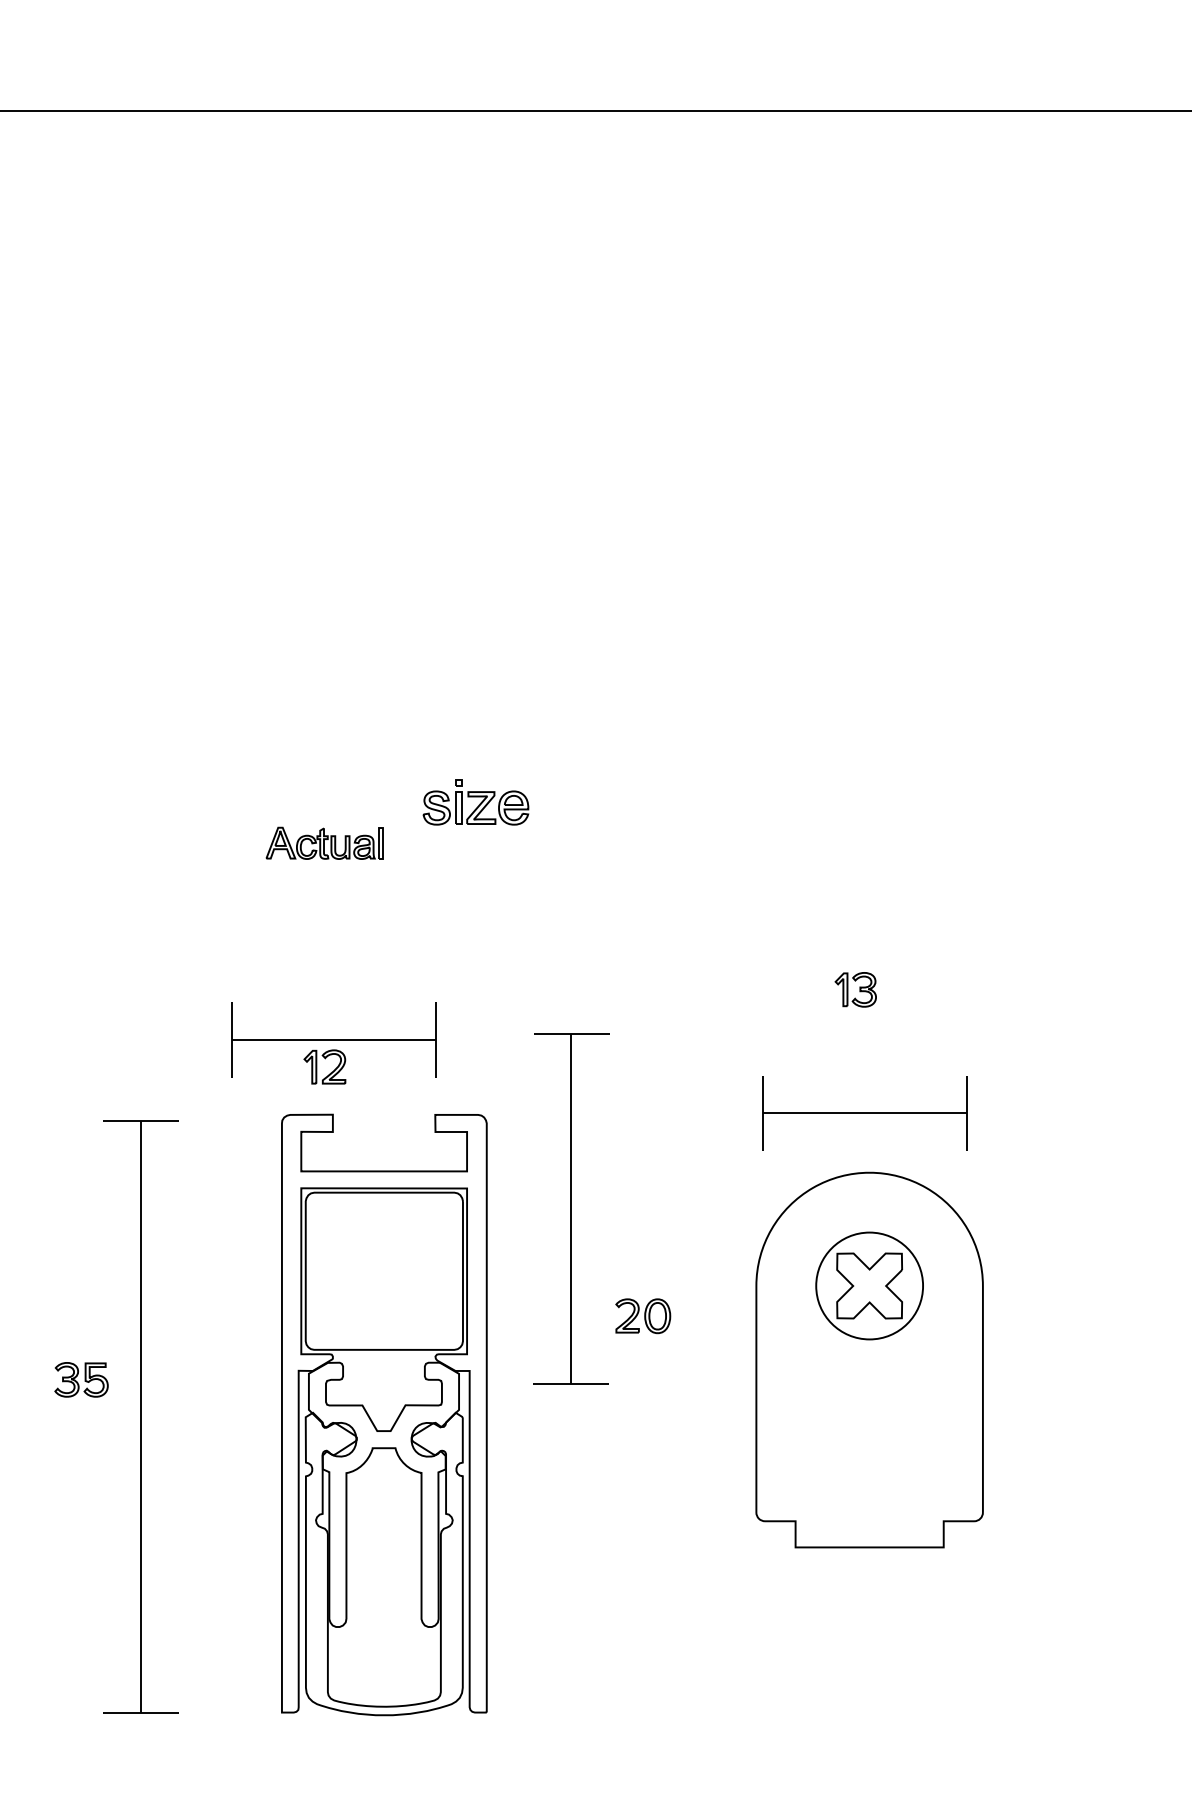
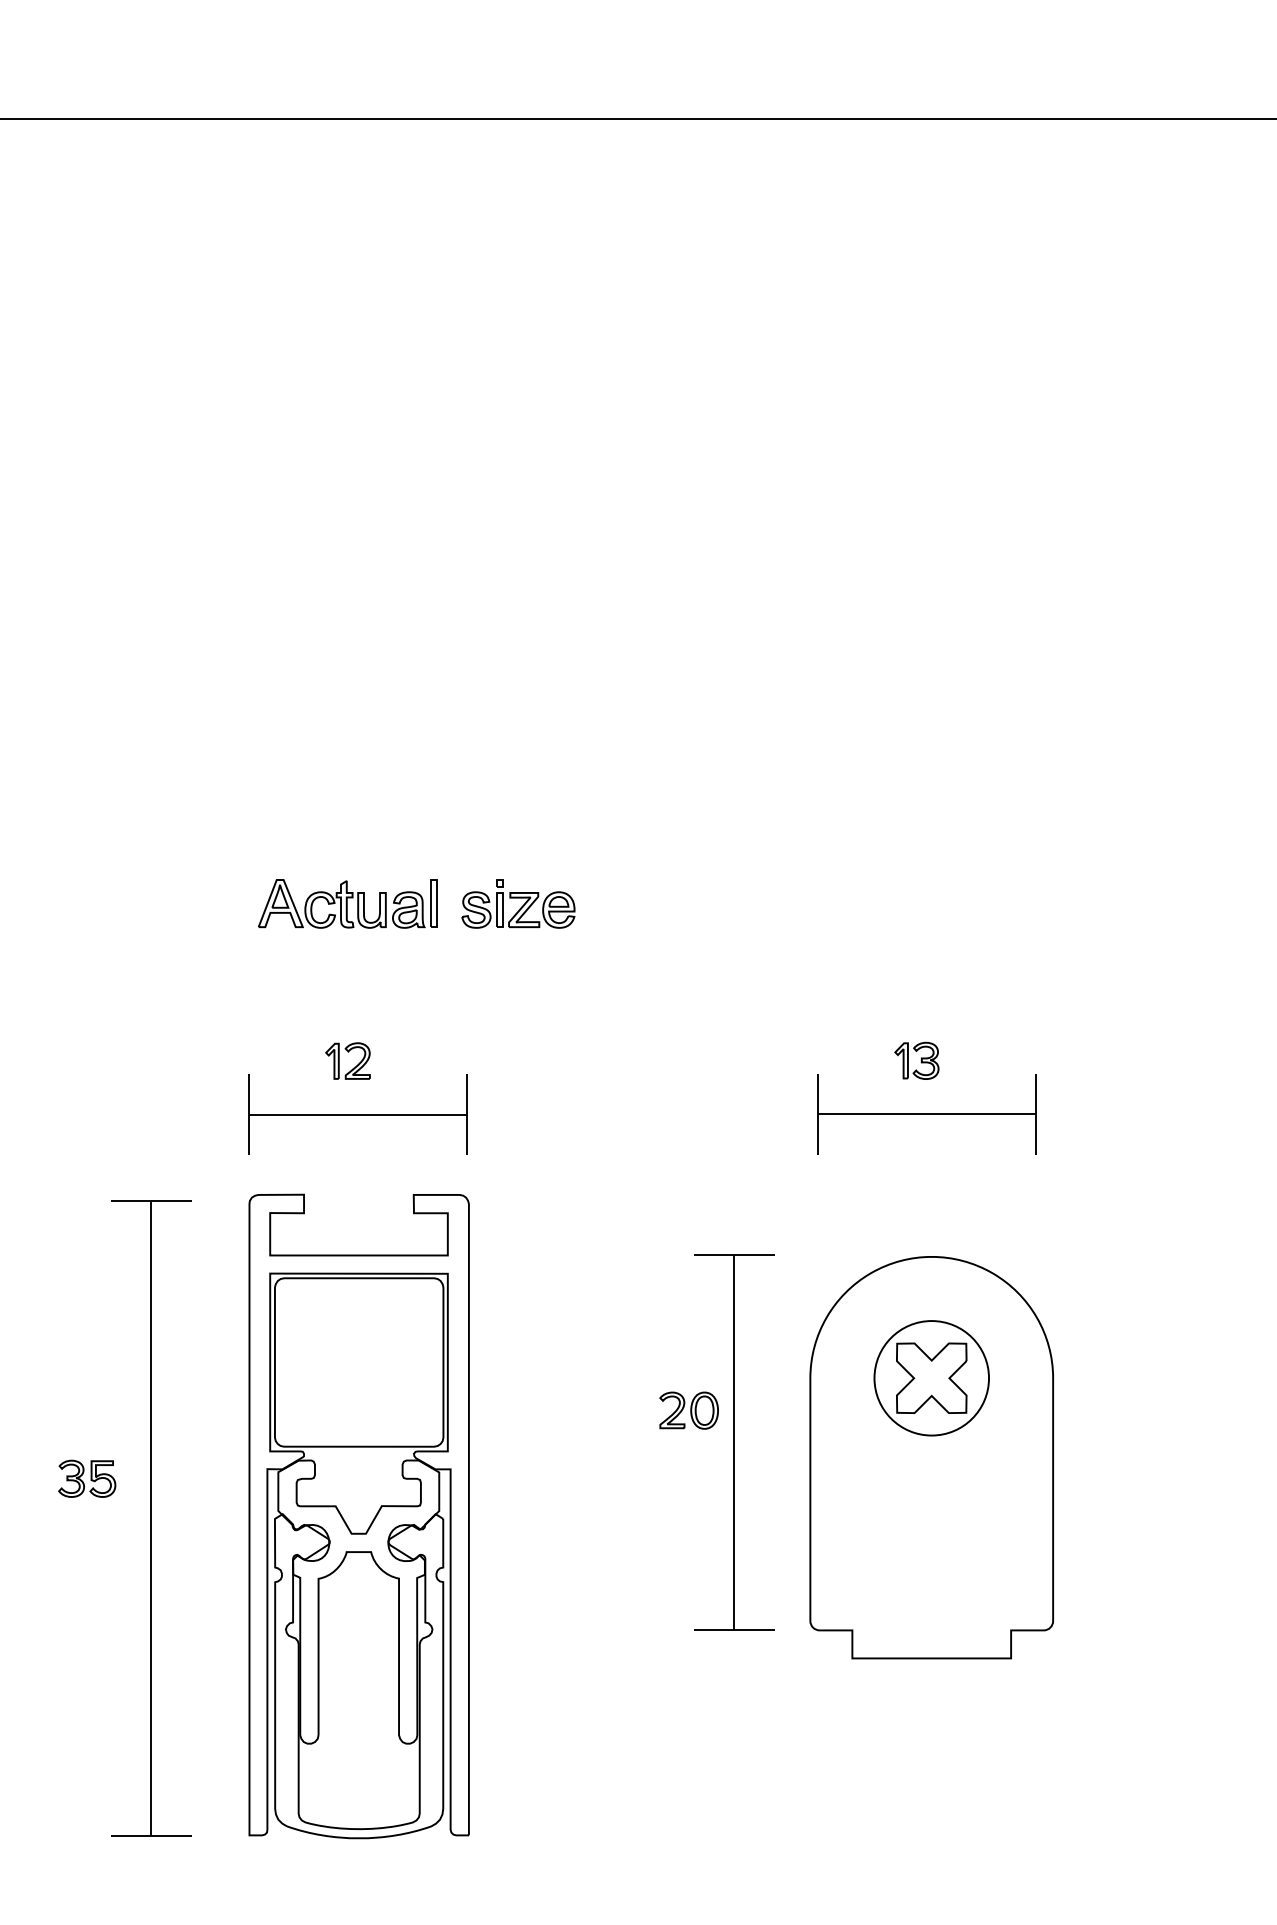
part: (475, 802) -> (517, 904), moved
part: (324, 843) -> (347, 904), size x1.43
part: (317, 1066) -> (340, 1060), moved
part: (864, 1113) -> (926, 1114), moved
part: (571, 1208) -> (734, 1442), moved
part: (384, 1414) -> (359, 1515), moved

